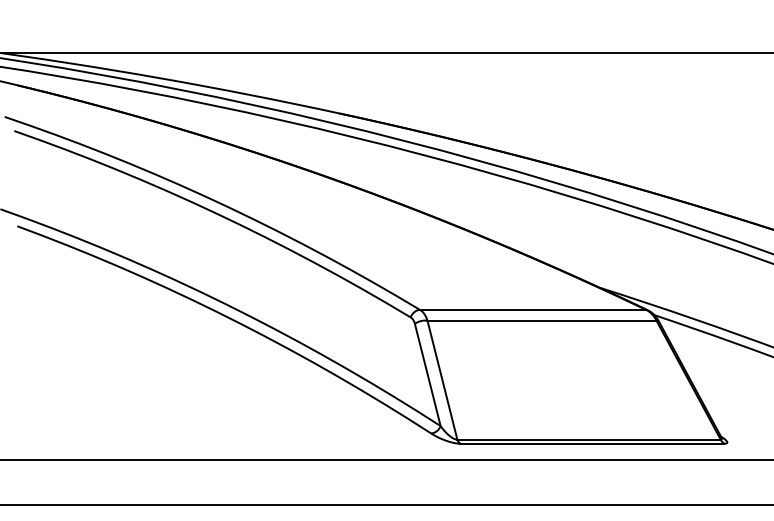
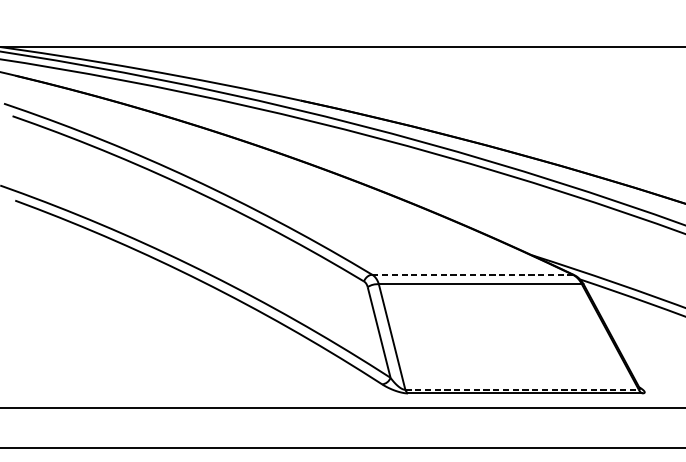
line: (533, 309) -> (472, 274), solid -> dashed
line: (589, 439) -> (522, 389), solid -> dashed

